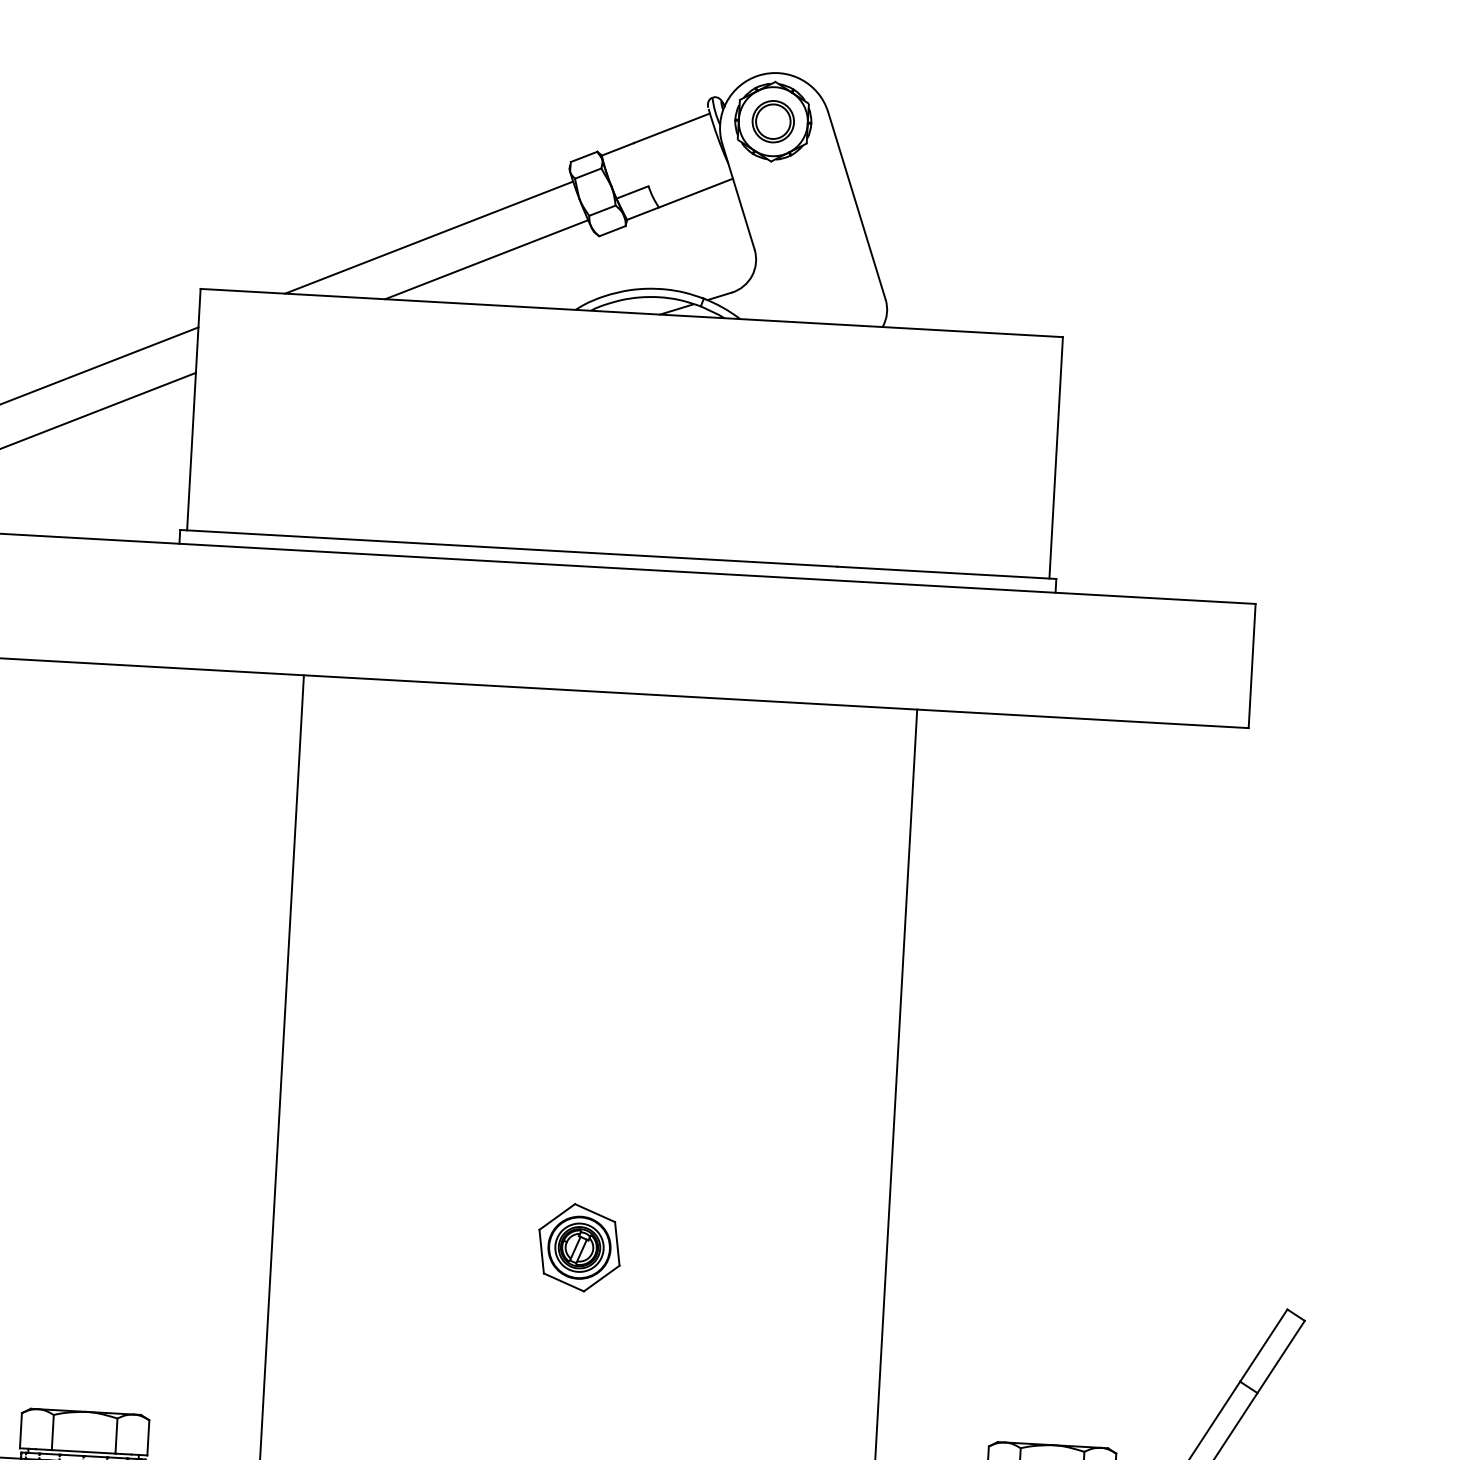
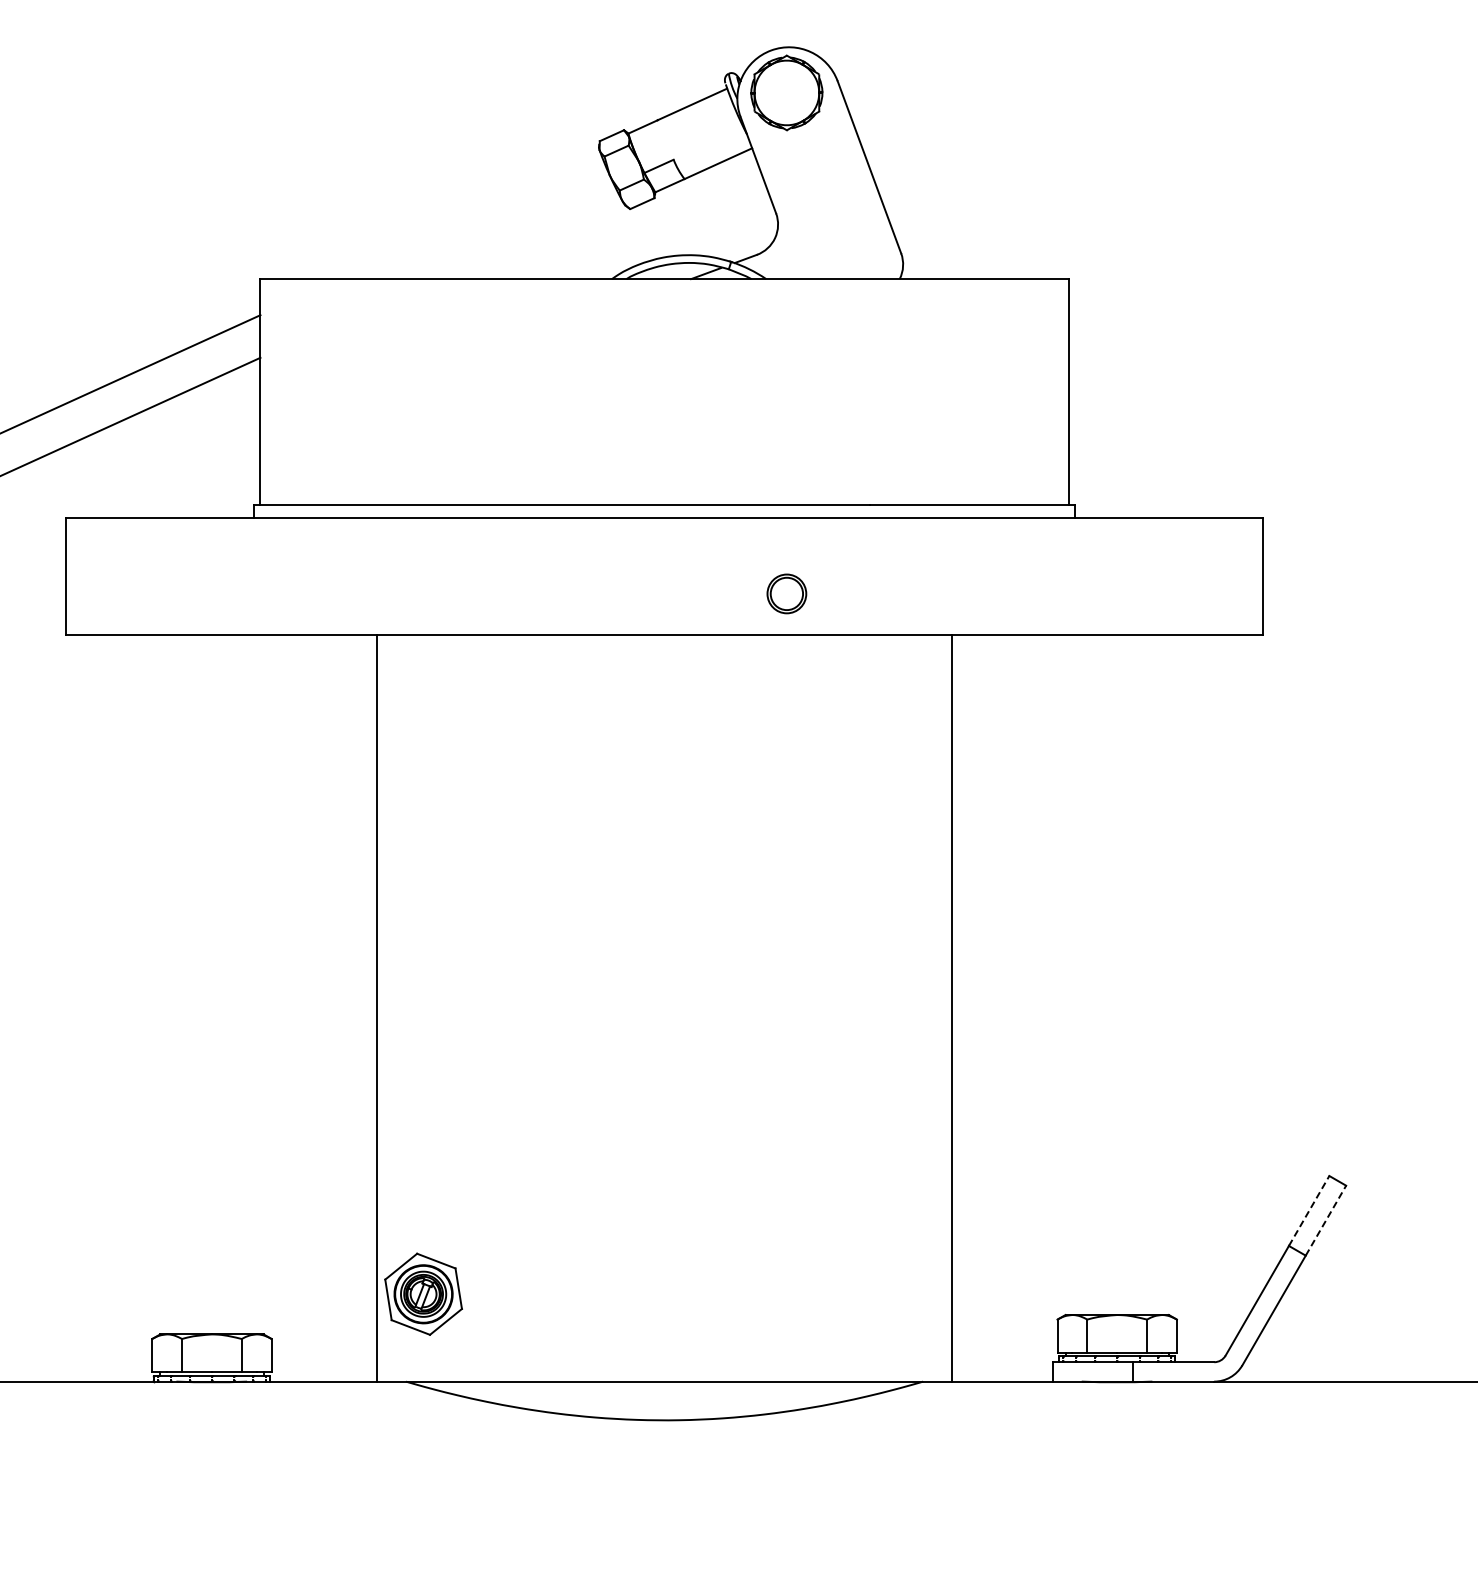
part: (772, 121) -> (786, 593), moved
line: (429, 237) -> (471, 219), removed
line: (486, 259) -> (526, 236), removed
part: (579, 1246) -> (423, 1293), moved
line: (1264, 1345) -> (1309, 1210), solid -> dashed
line: (1281, 1356) -> (1326, 1220), solid -> dashed

